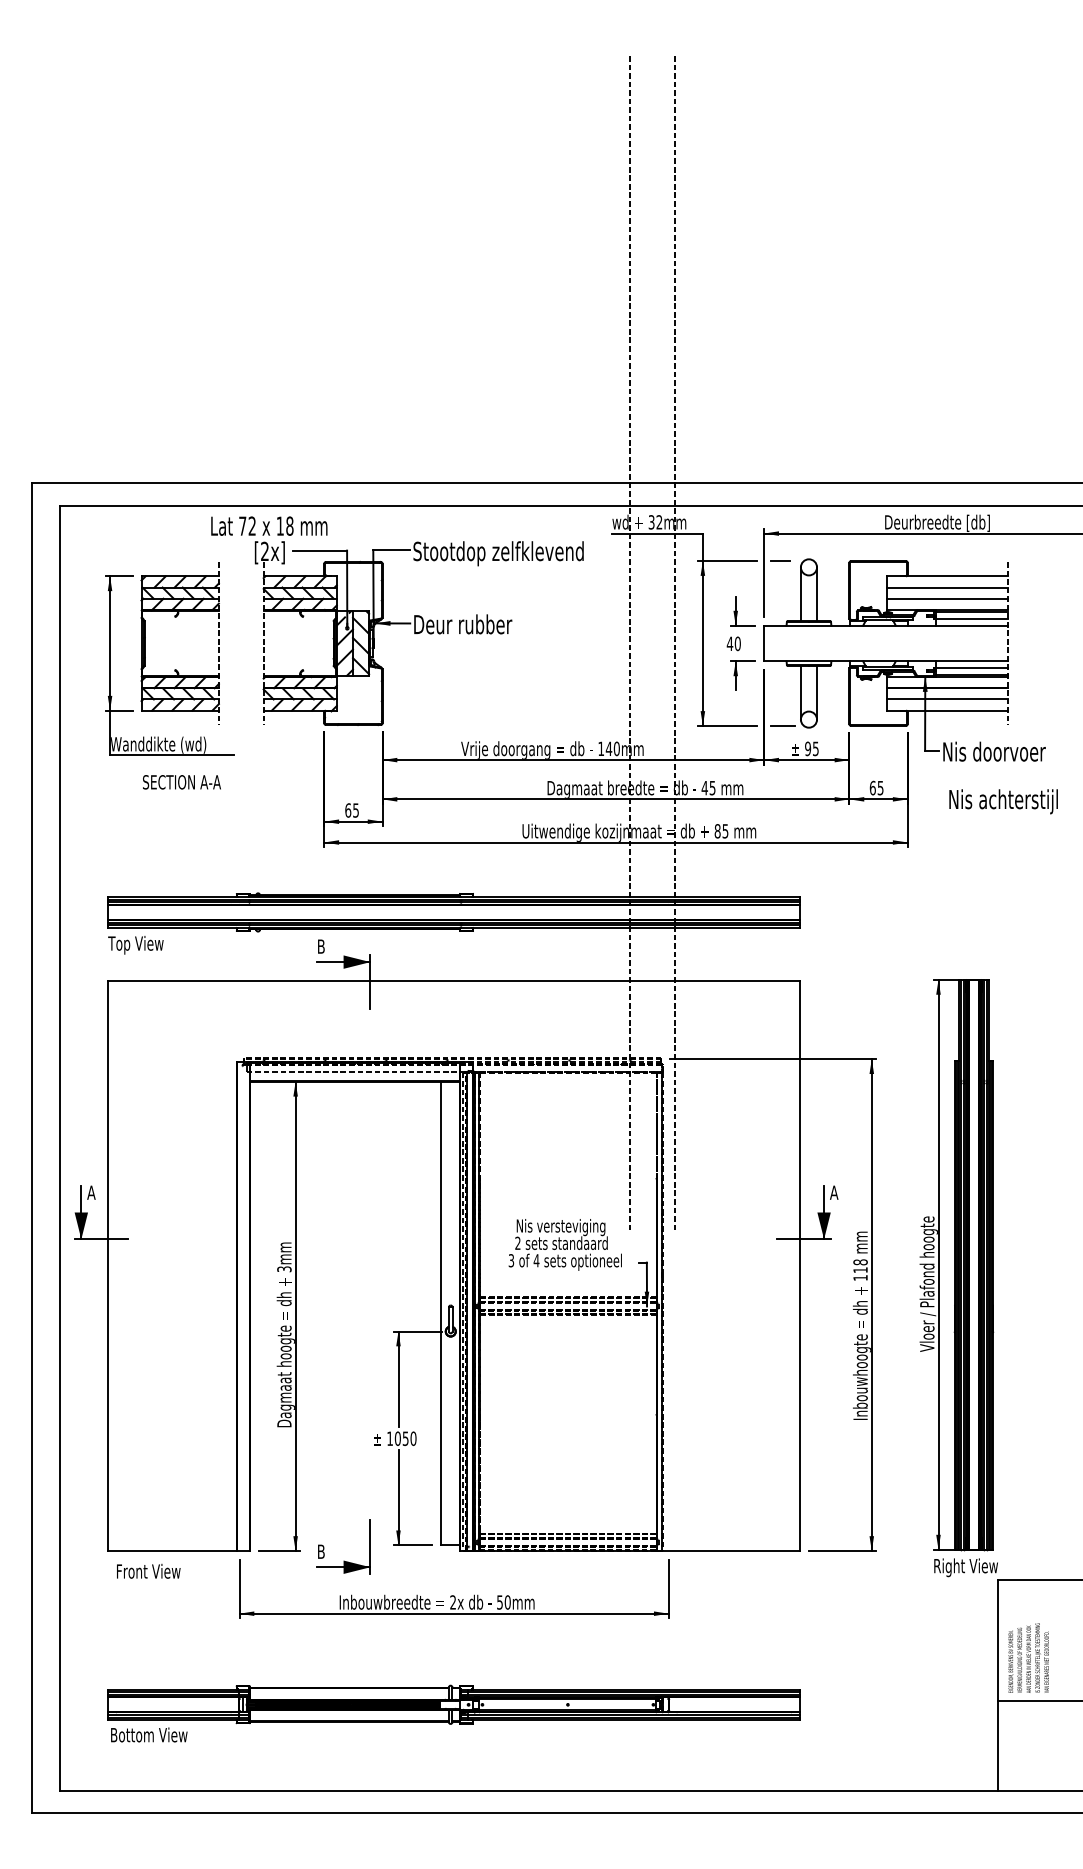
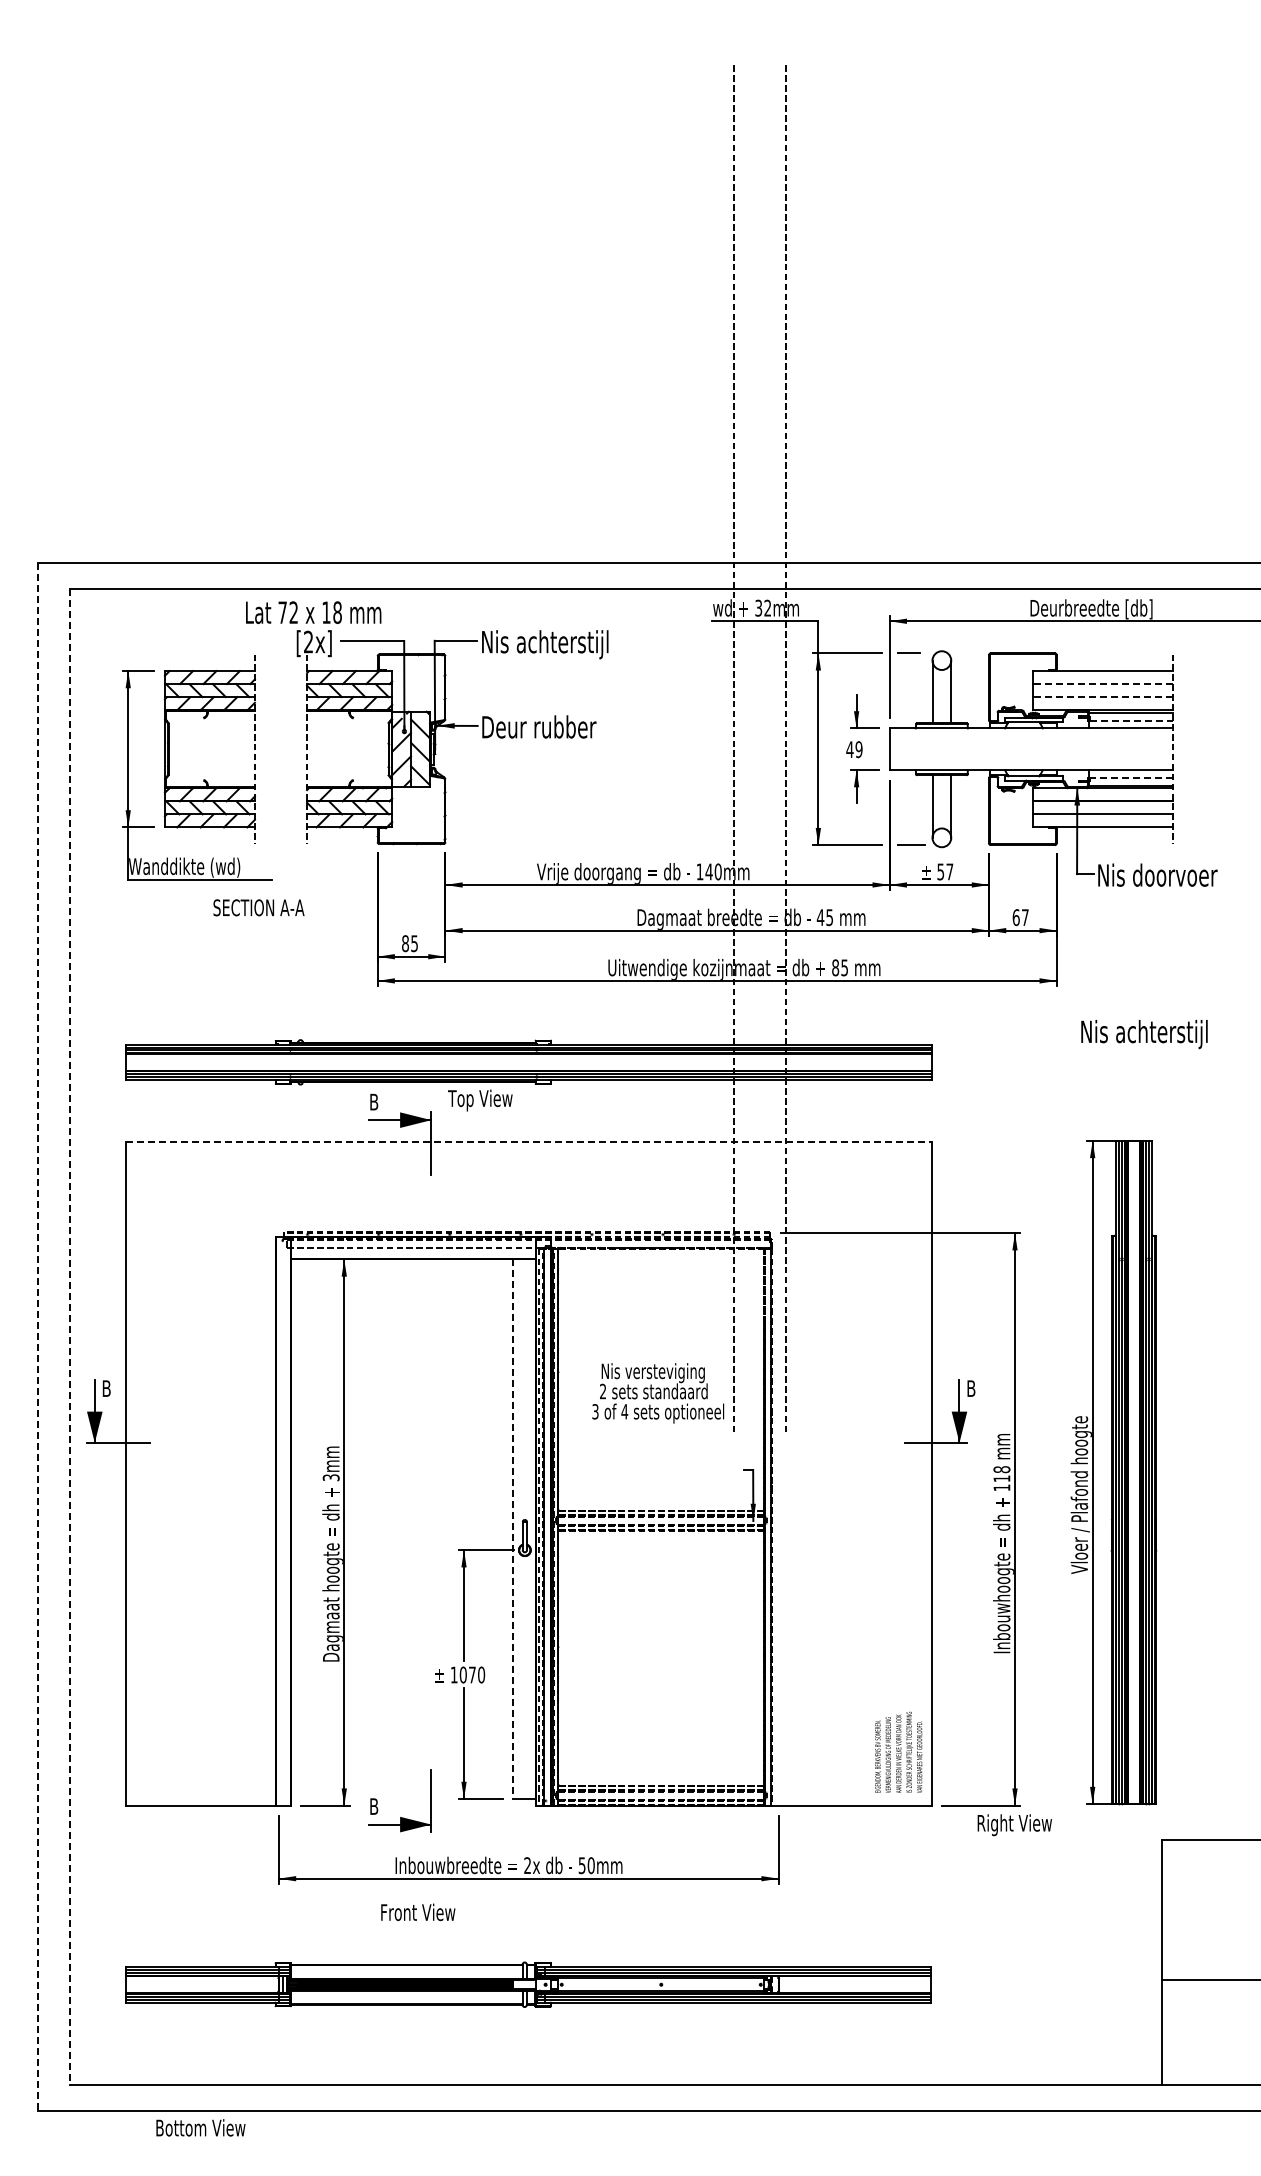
text: (498, 553) -> (580, 644), Stootdop zelfklevend -> Nis achterstijl
line: (946, 587) -> (1102, 684), solid -> dashed
line: (946, 599) -> (1102, 697), solid -> dashed
line: (971, 618) -> (1131, 720), solid -> dashed
text: (737, 643) -> (858, 749), 40 -> 49
line: (971, 667) -> (1131, 777), solid -> dashed
text: (812, 748) -> (945, 871), 95 -> 57
text: (181, 782) -> (258, 907), moved
text: (880, 788) -> (1025, 917), 65 -> 67
text: (1003, 801) -> (1144, 1034), moved
text: (348, 810) -> (405, 943), 65 -> 85
text: (136, 945) -> (480, 1100), moved
line: (453, 981) -> (528, 1142), solid -> dashed
line: (32, 1148) -> (37, 1337), solid -> dashed
line: (59, 1148) -> (69, 1337), solid -> dashed
text: (91, 1192) -> (106, 1388), A -> B
text: (834, 1192) -> (971, 1388), A -> B
text: (565, 1245) -> (658, 1393), moved
line: (440, 1313) -> (513, 1529), solid -> dashed
text: (405, 1438) -> (472, 1674), 1050 -> 1070
text: (965, 1568) -> (1014, 1825), moved
text: (148, 1571) -> (418, 1912), moved
text: (1028, 1657) -> (898, 1751), moved
text: (148, 1734) -> (200, 2127), moved

